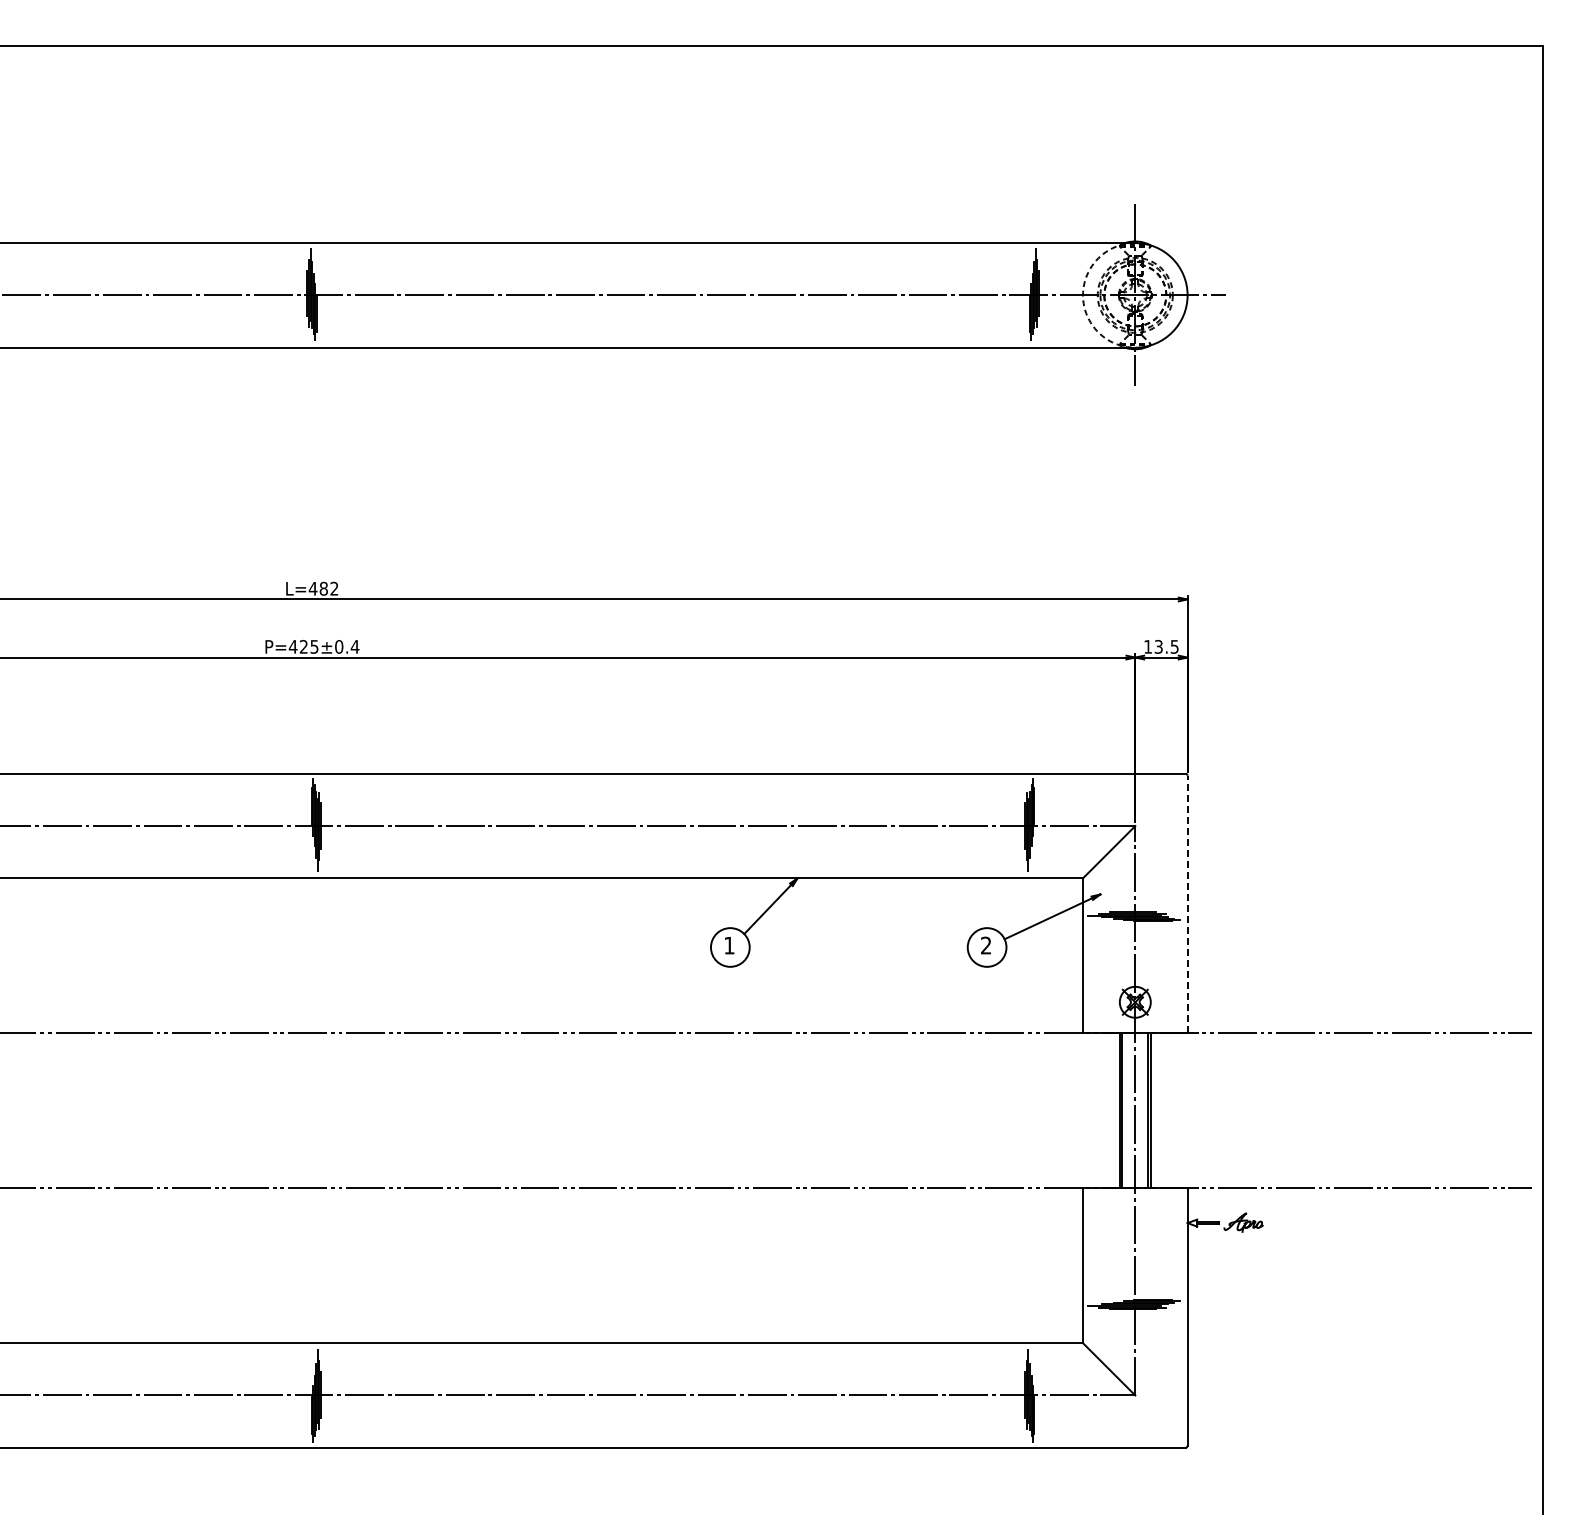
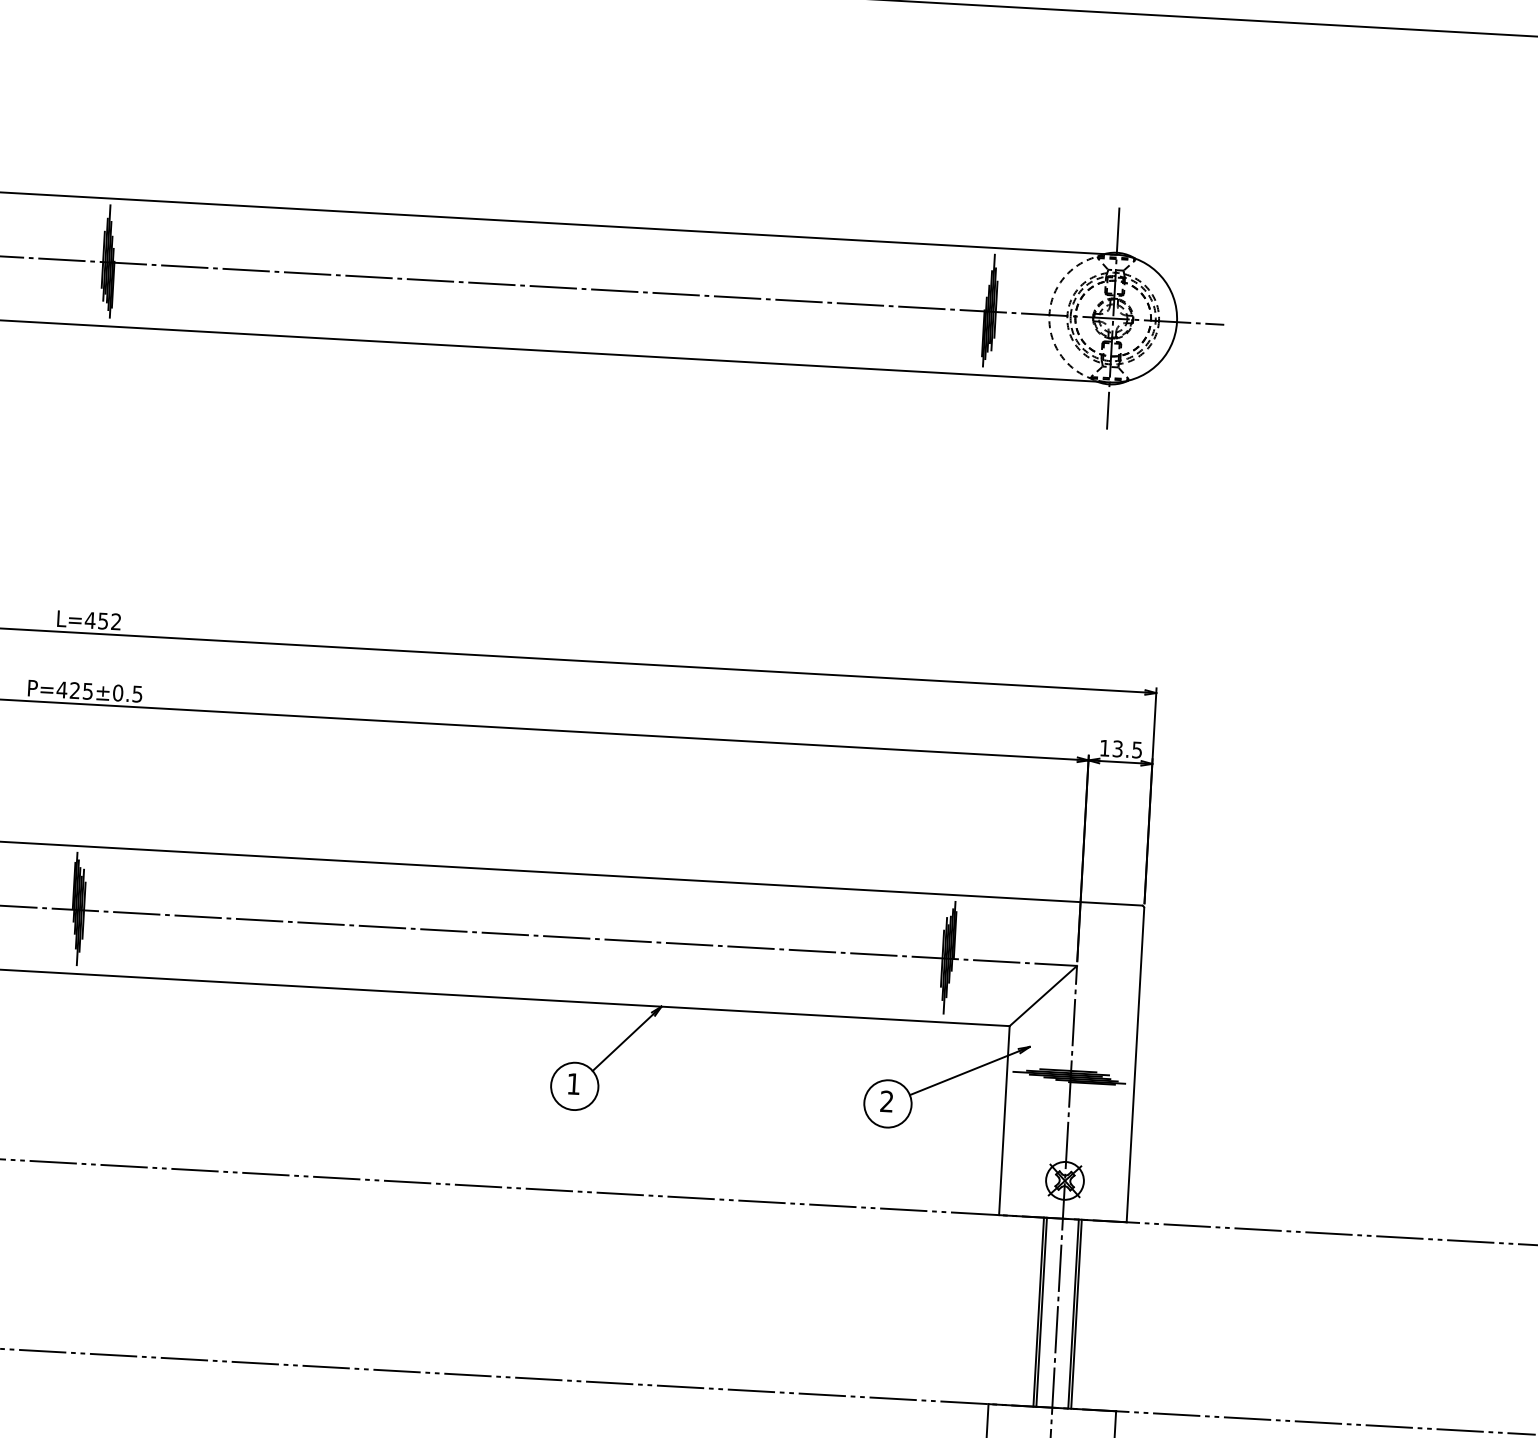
text: (323, 588) -> (102, 620), L=482 -> L=452
text: (354, 646) -> (136, 693), P=425±0.4 -> P=425±0.5
line: (1187, 904) -> (1135, 1065), dashed -> solid

